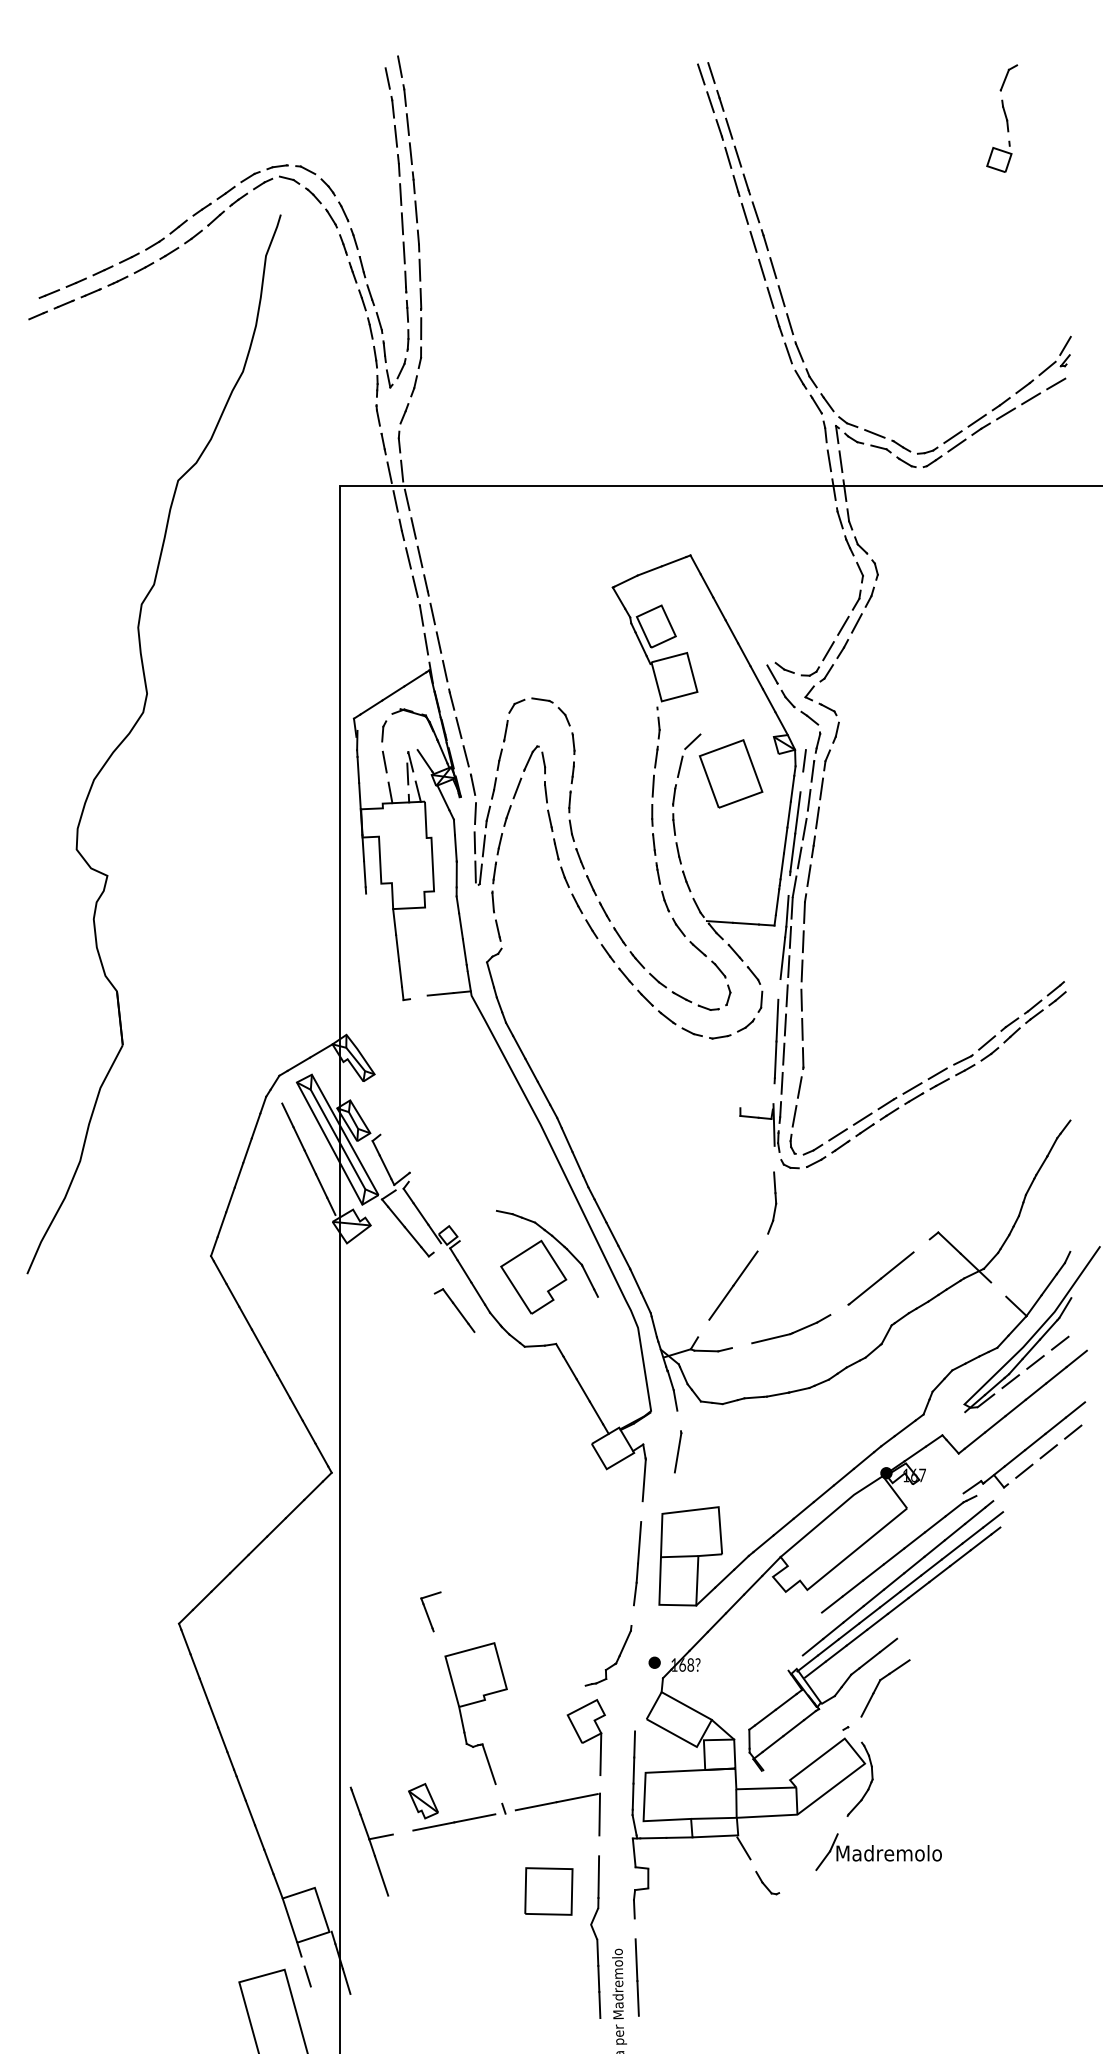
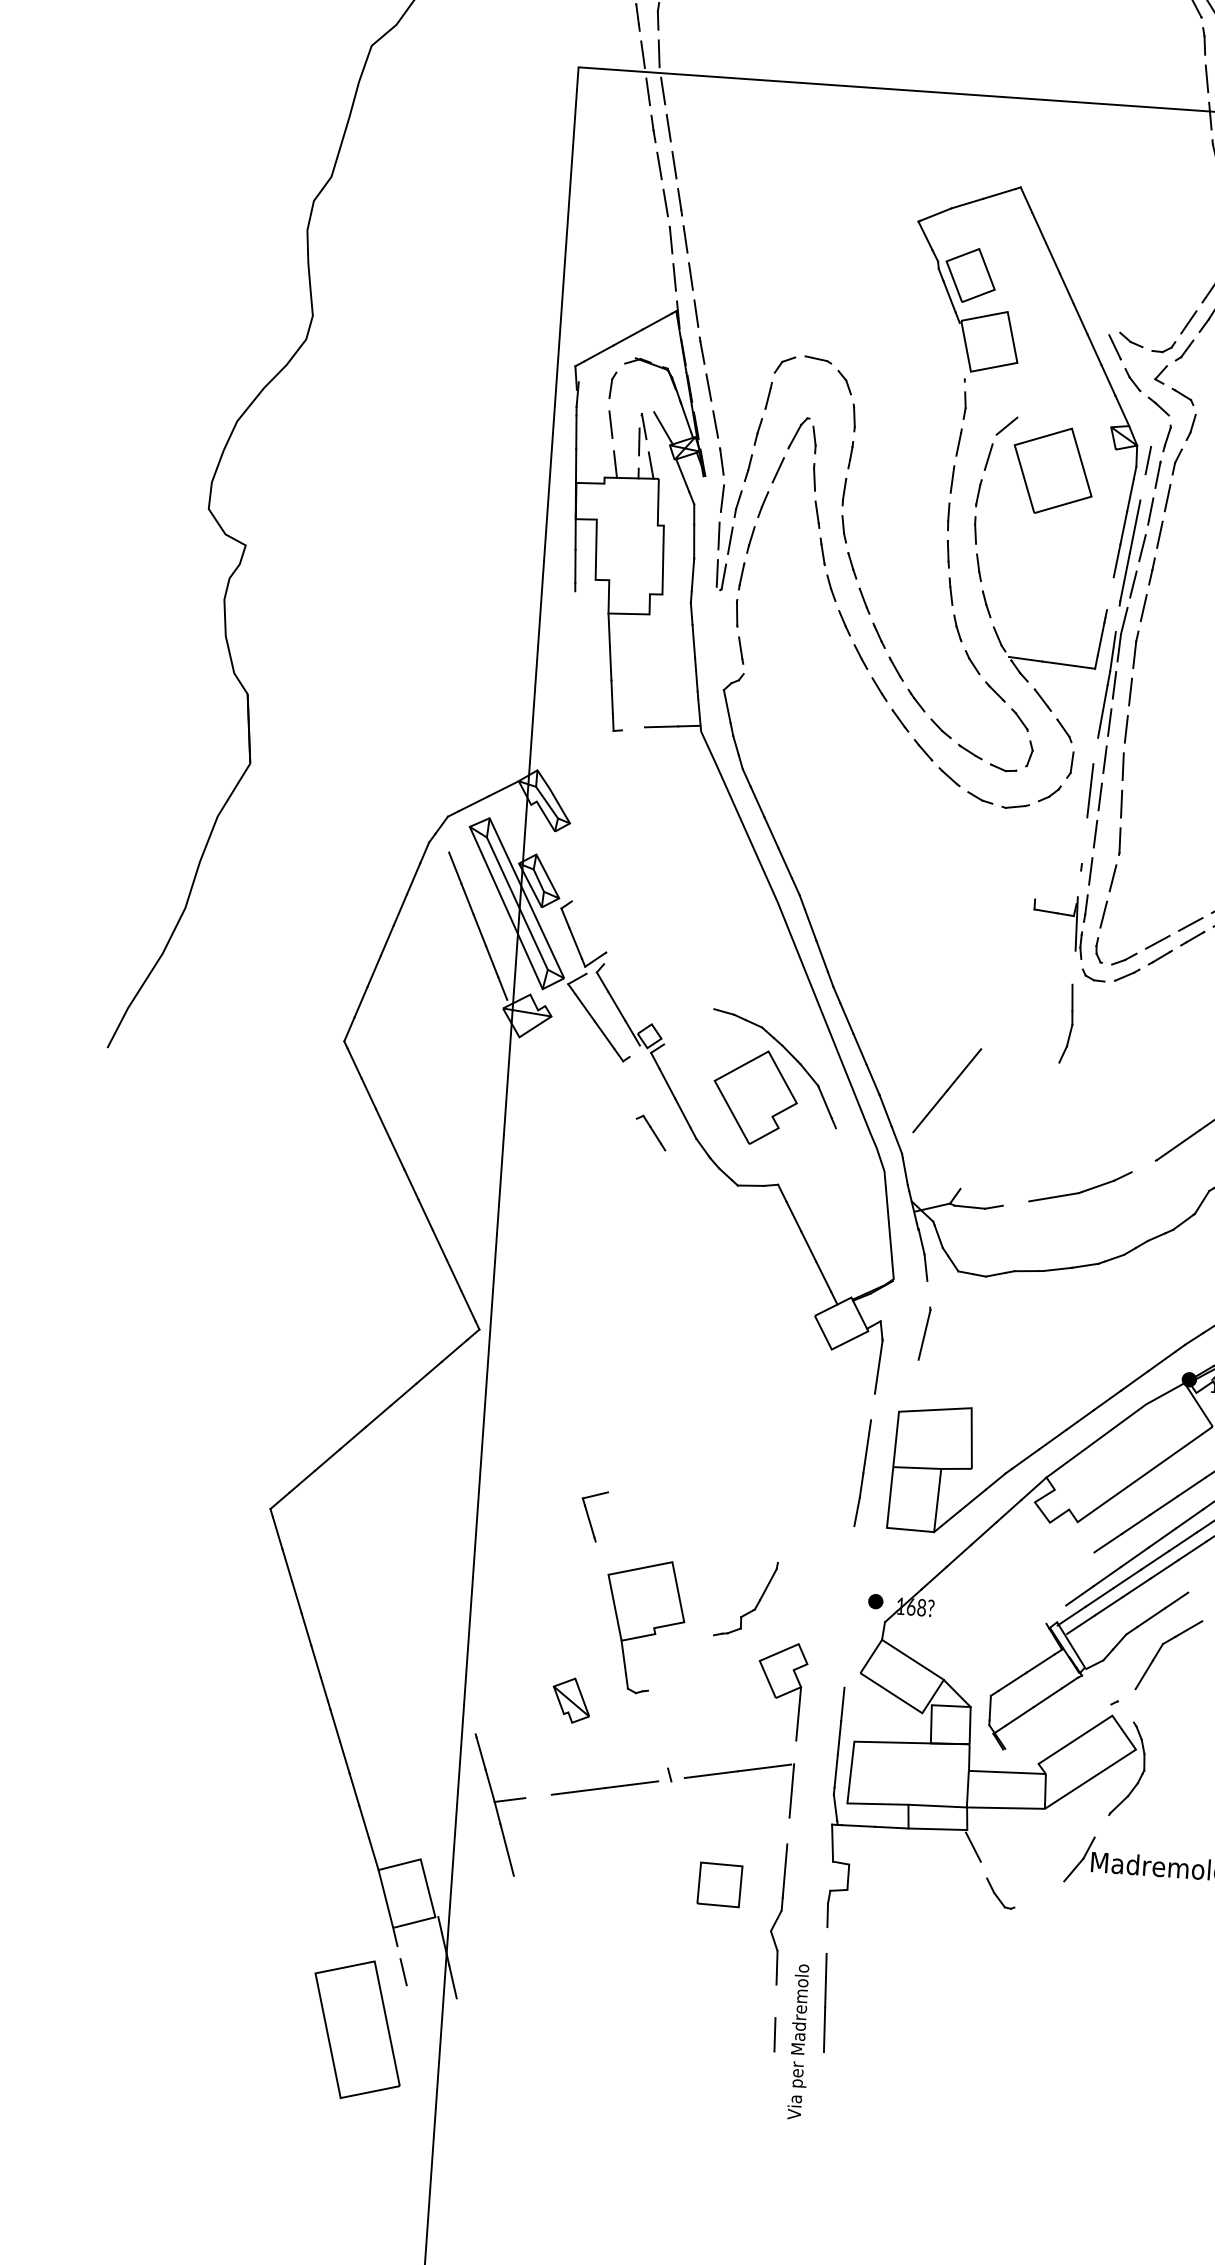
line: (782, 866) -> (1110, 593), removed
line: (775, 1059) -> (1084, 840), removed
line: (733, 1285) -> (947, 1090), moved
part: (454, 1310) -> (651, 1132), size x0.6
part: (617, 1657) -> (757, 1601), moved
line: (488, 1764) -> (653, 1716), removed
part: (423, 1801) -> (571, 1700), moved
part: (548, 1891) -> (719, 1884), size x0.7
line: (598, 1978) -> (775, 2000), removed

